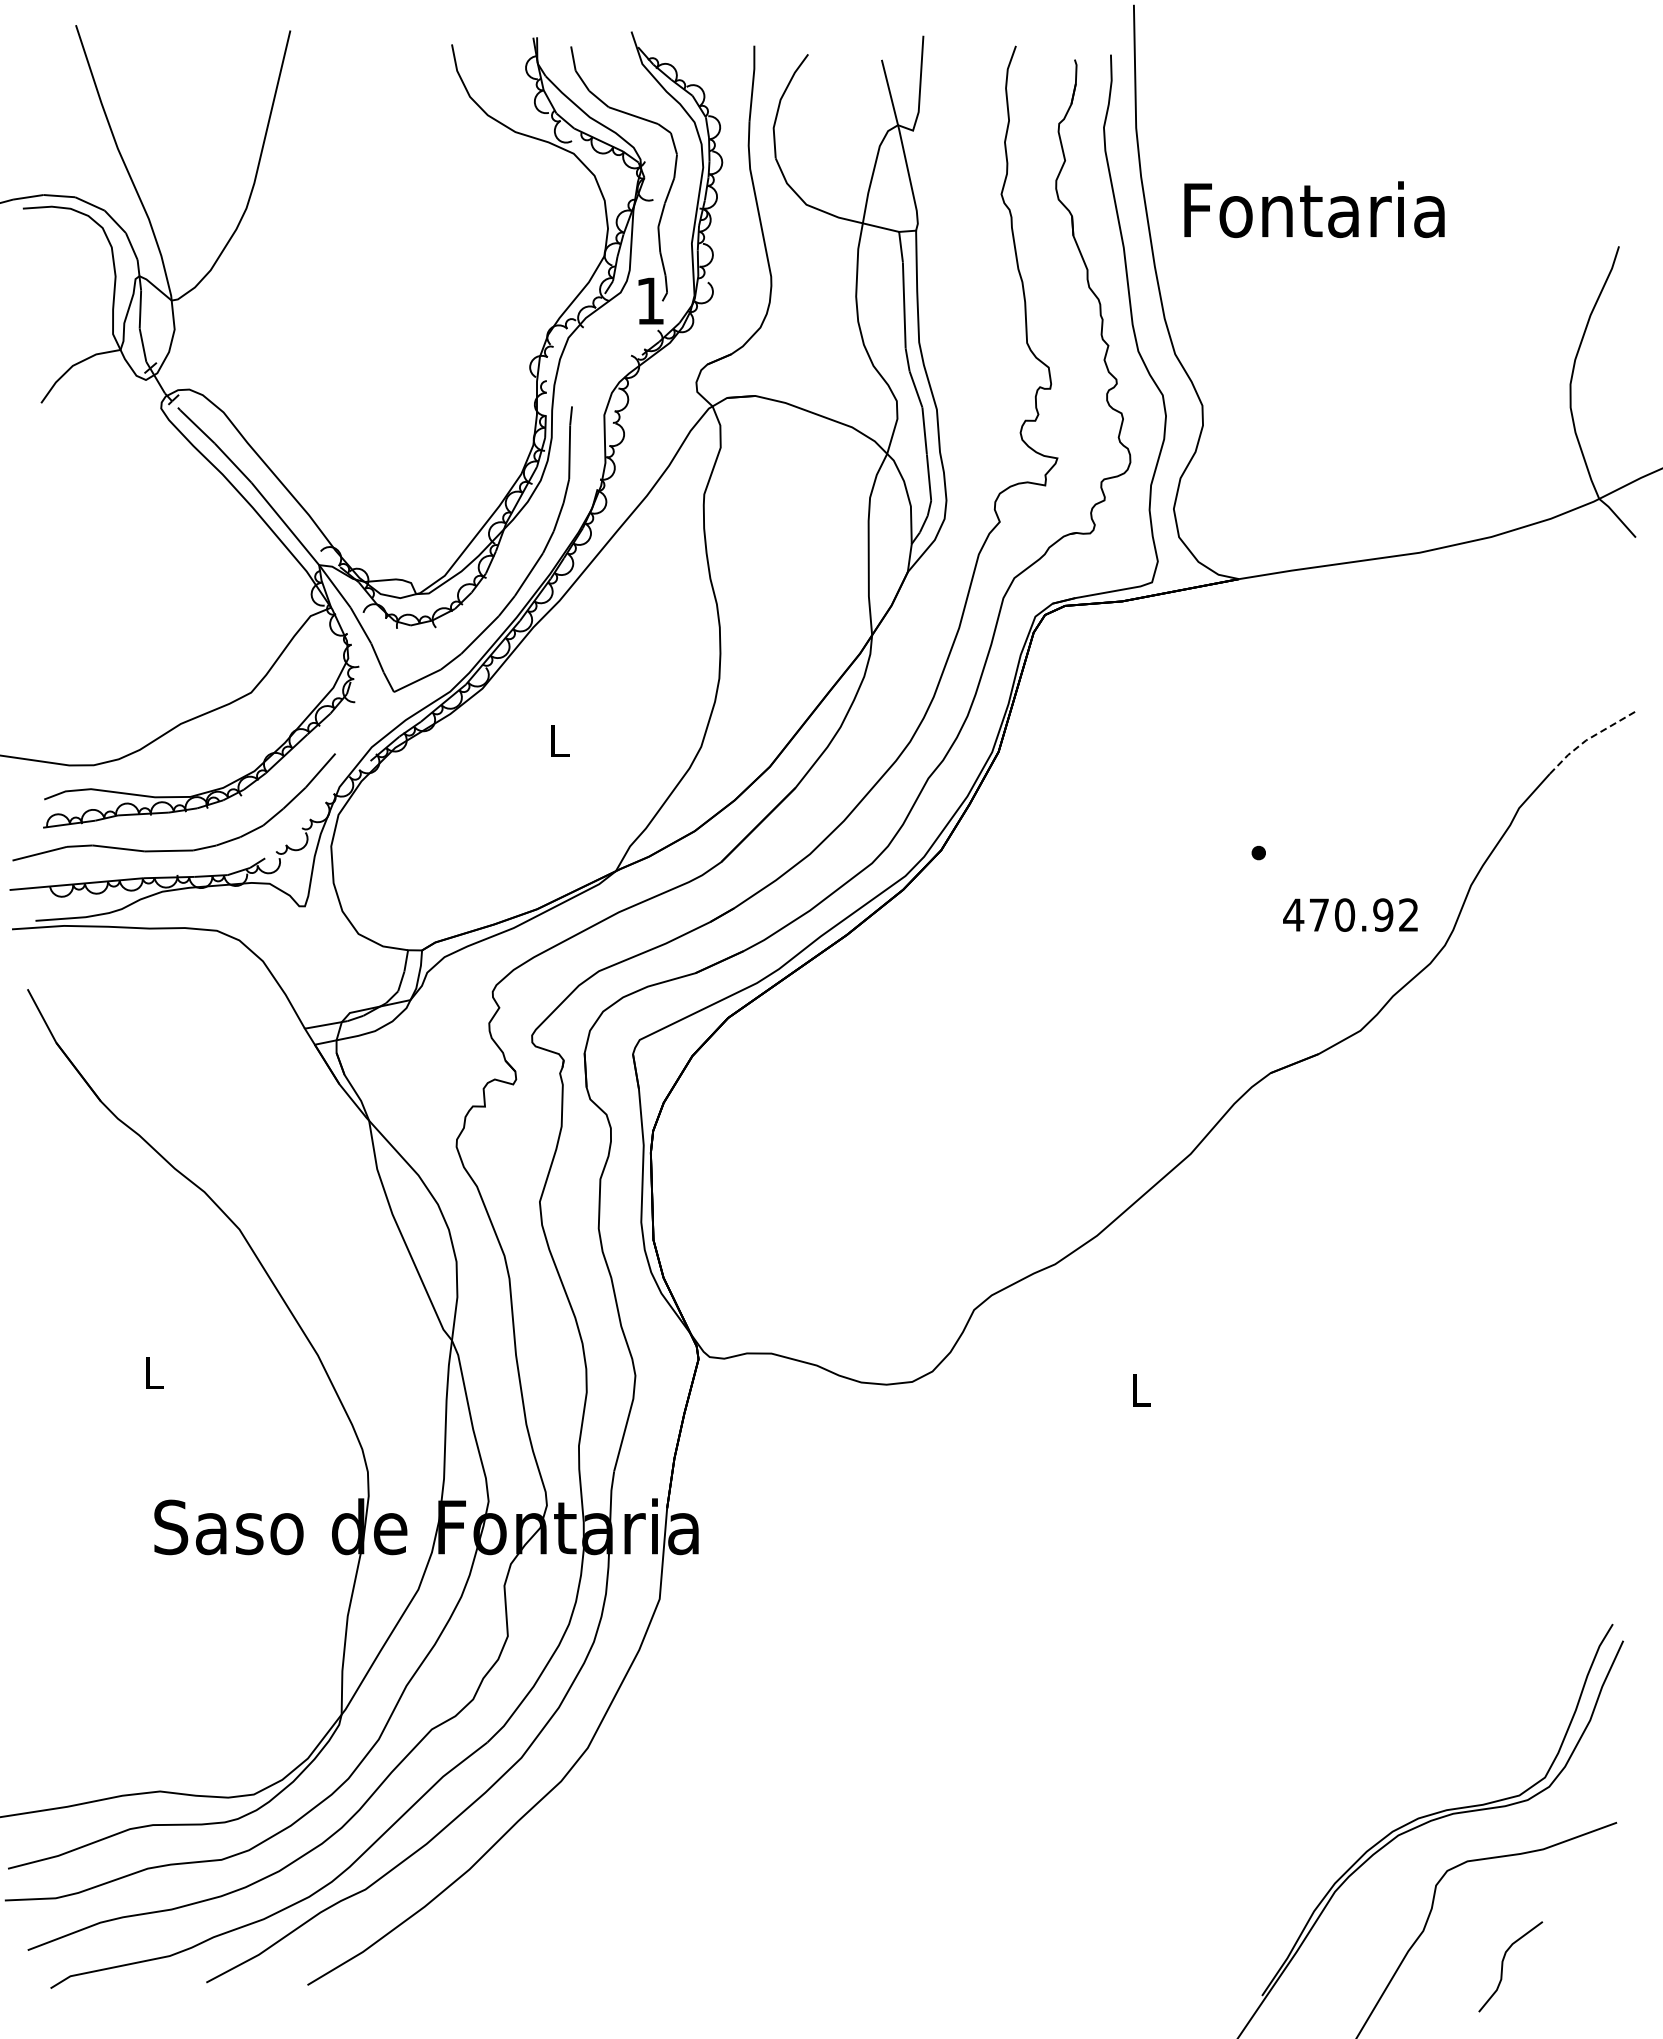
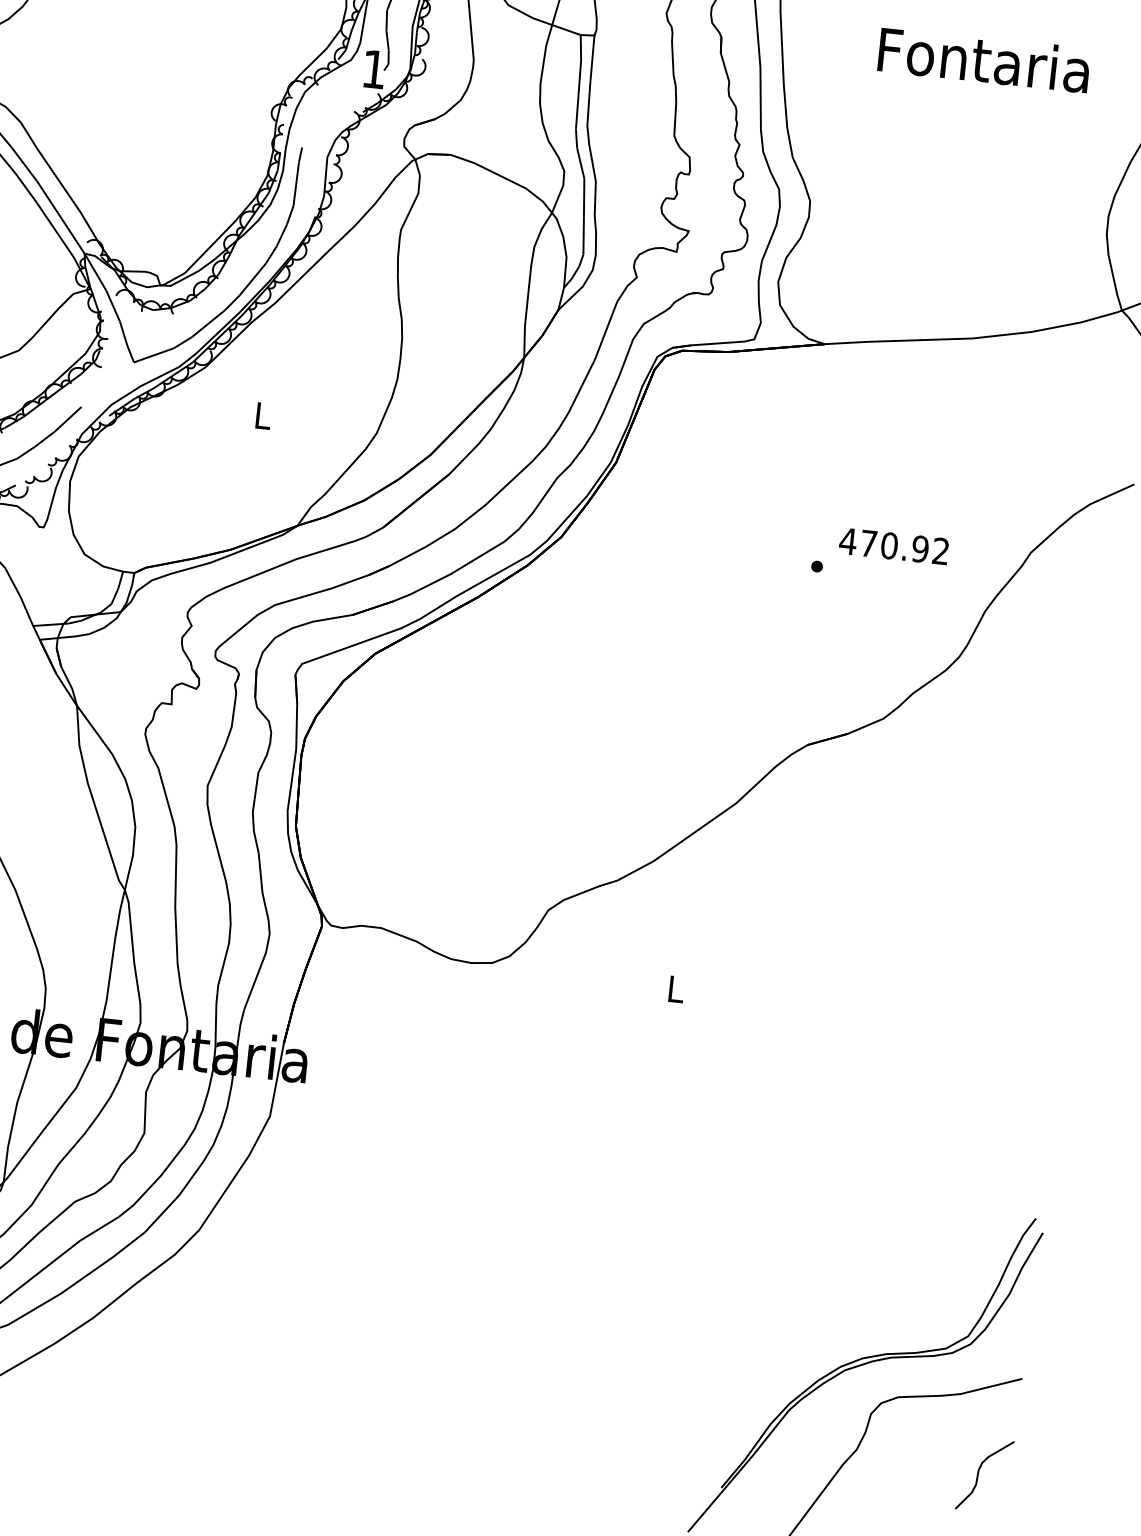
text: (1314, 209) -> (984, 59), moved
line: (1589, 738) -> (1093, 502), dashed -> solid
text: (1350, 914) -> (894, 545), moved
curve: (1503, 1966) -> (979, 1474), moved

